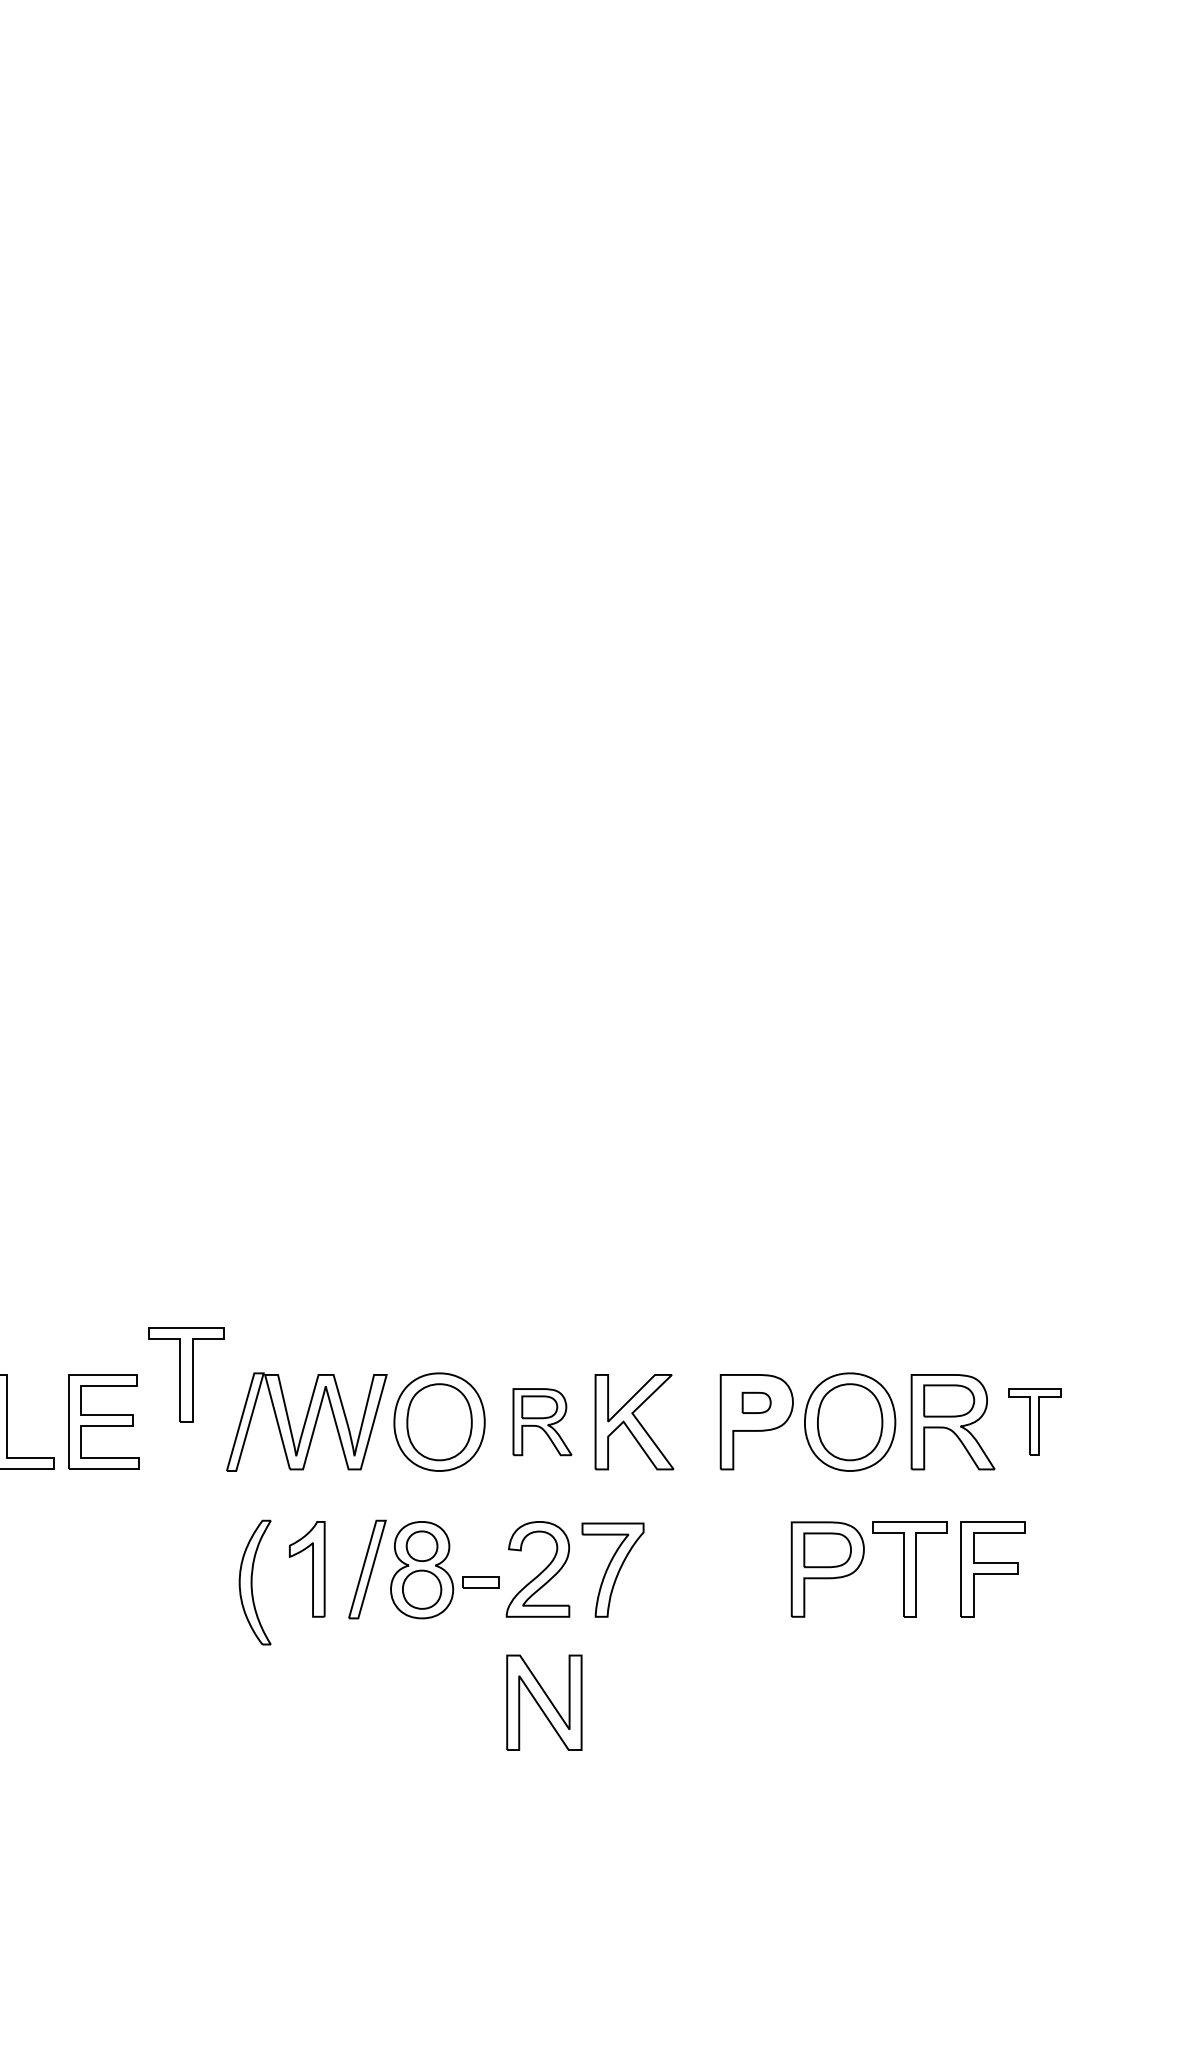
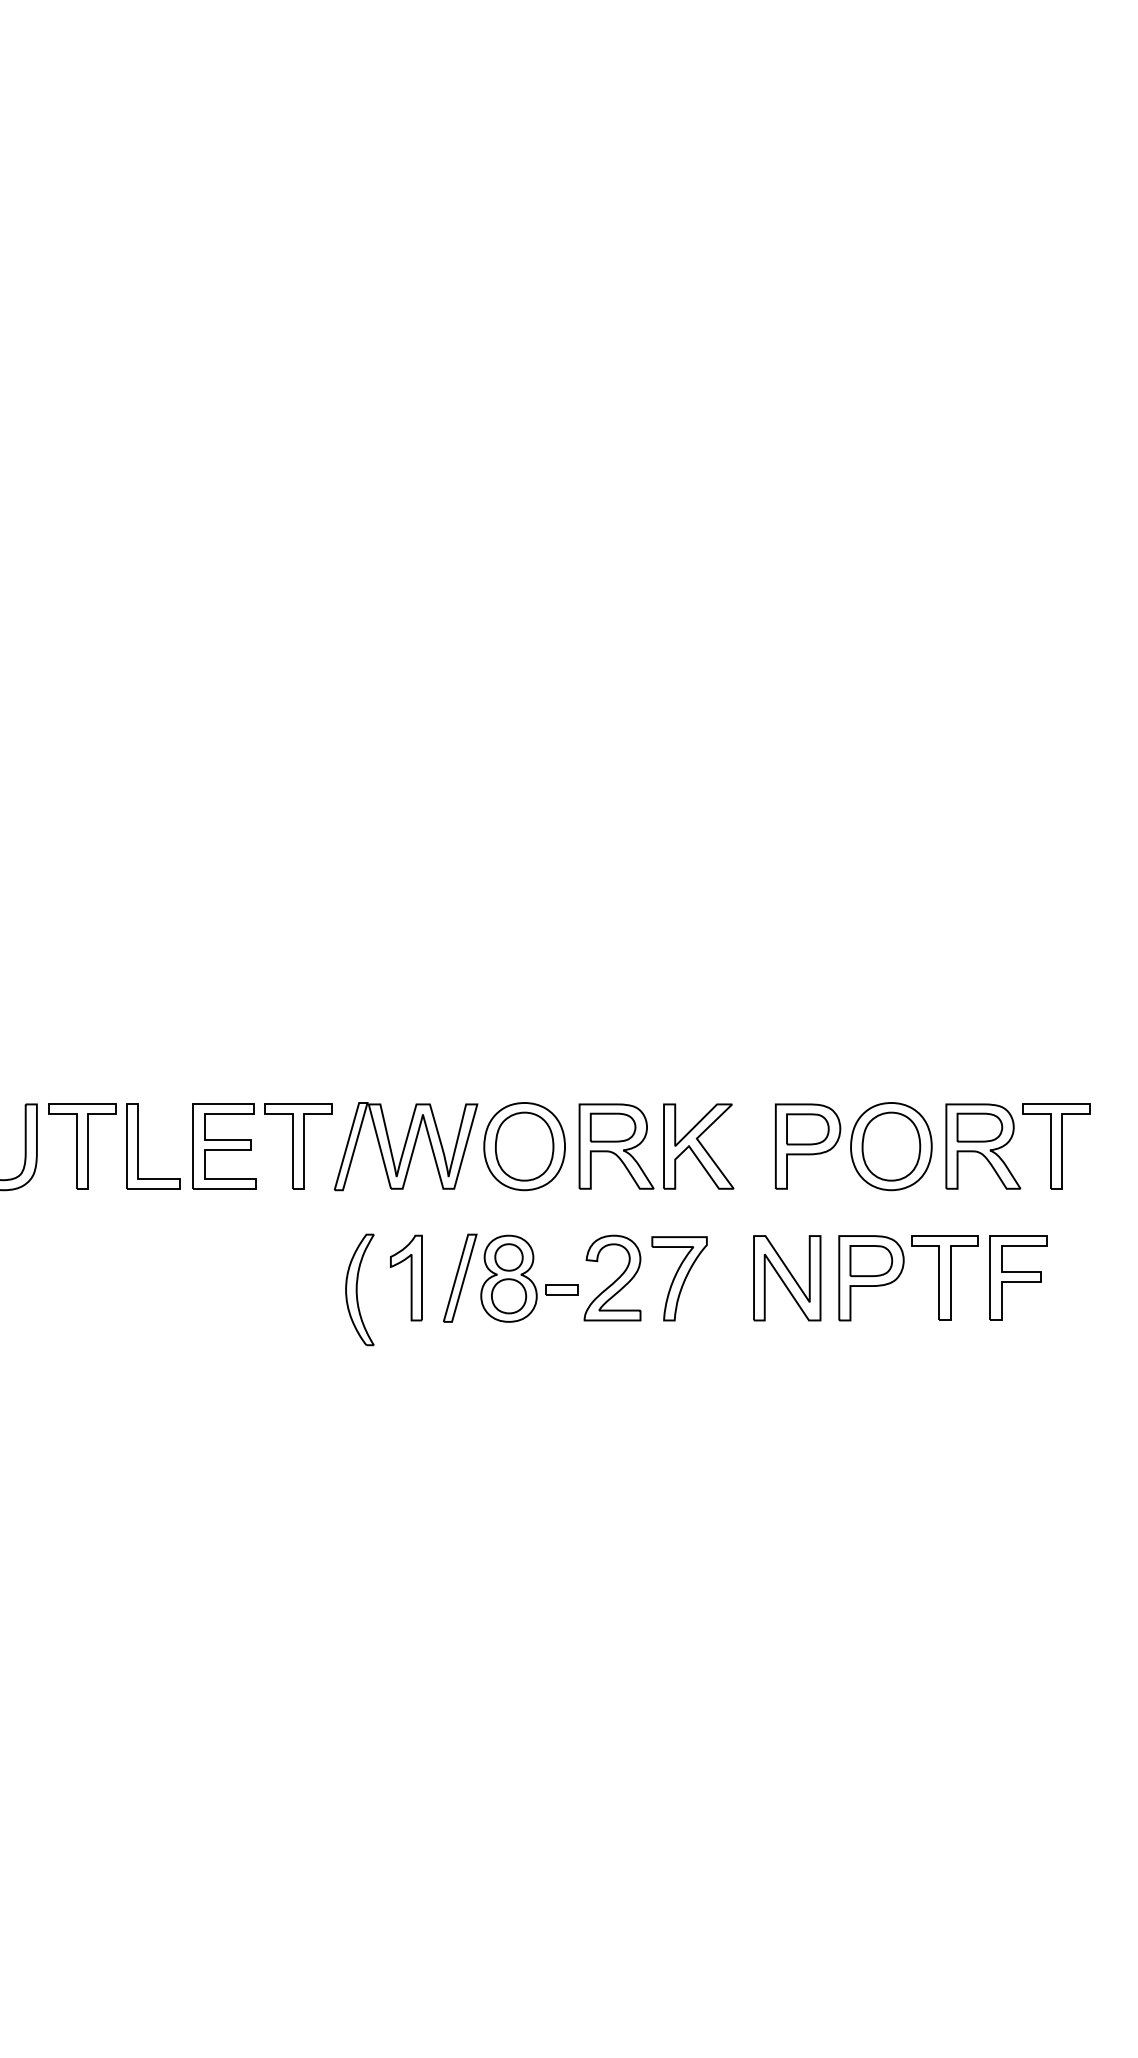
part: (186, 1375) -> (298, 1146), moved
part: (756, 1403) -> (807, 1129), size x1.67
part: (542, 1422) -> (616, 1146), size x1.43
part: (1034, 1422) -> (1056, 1146), size x1.43
part: (544, 1703) -> (787, 1278), moved

